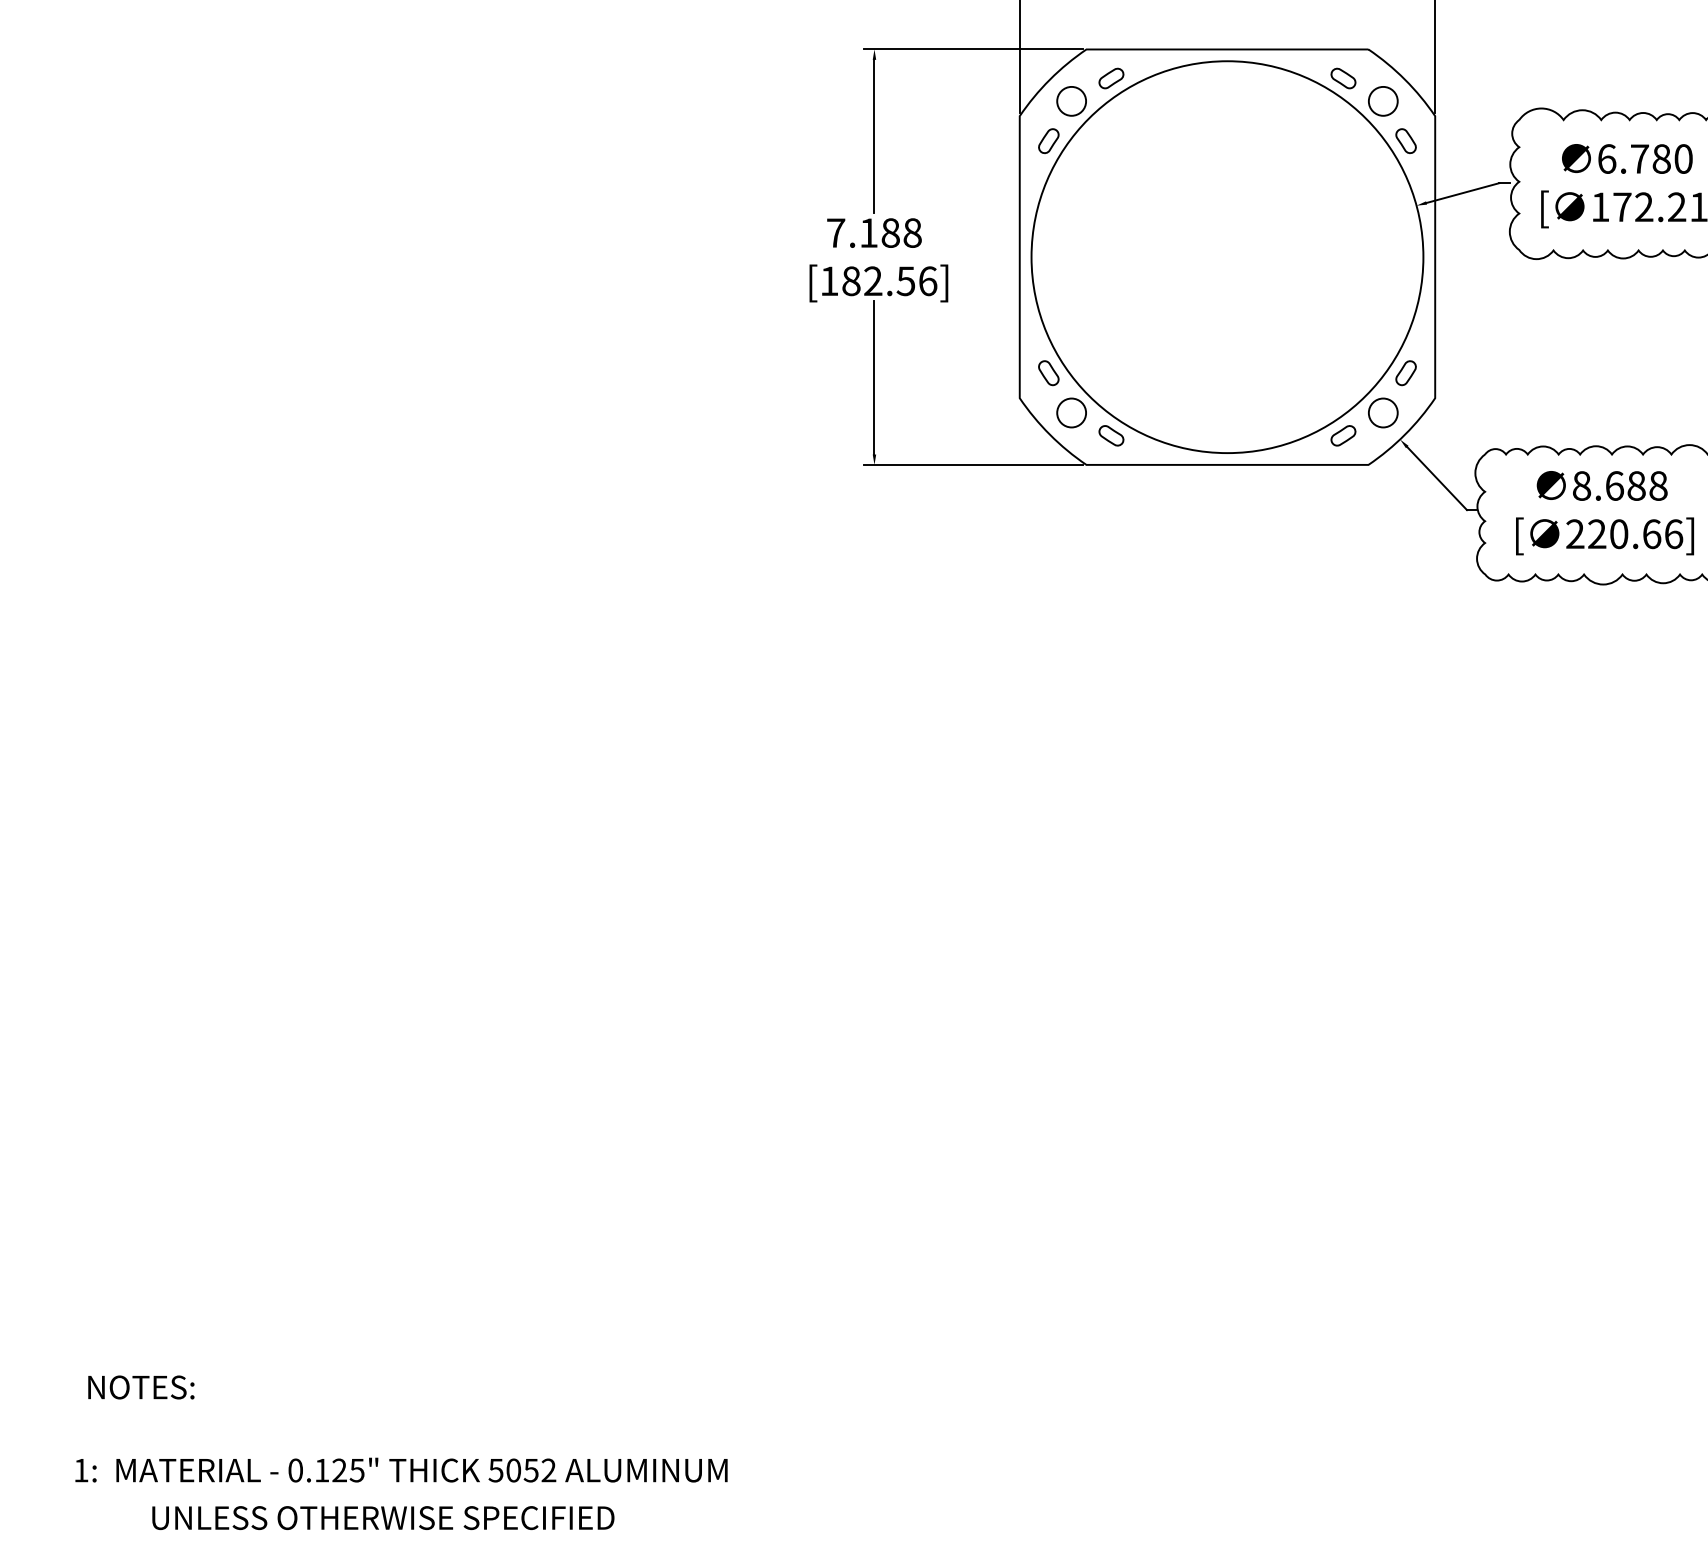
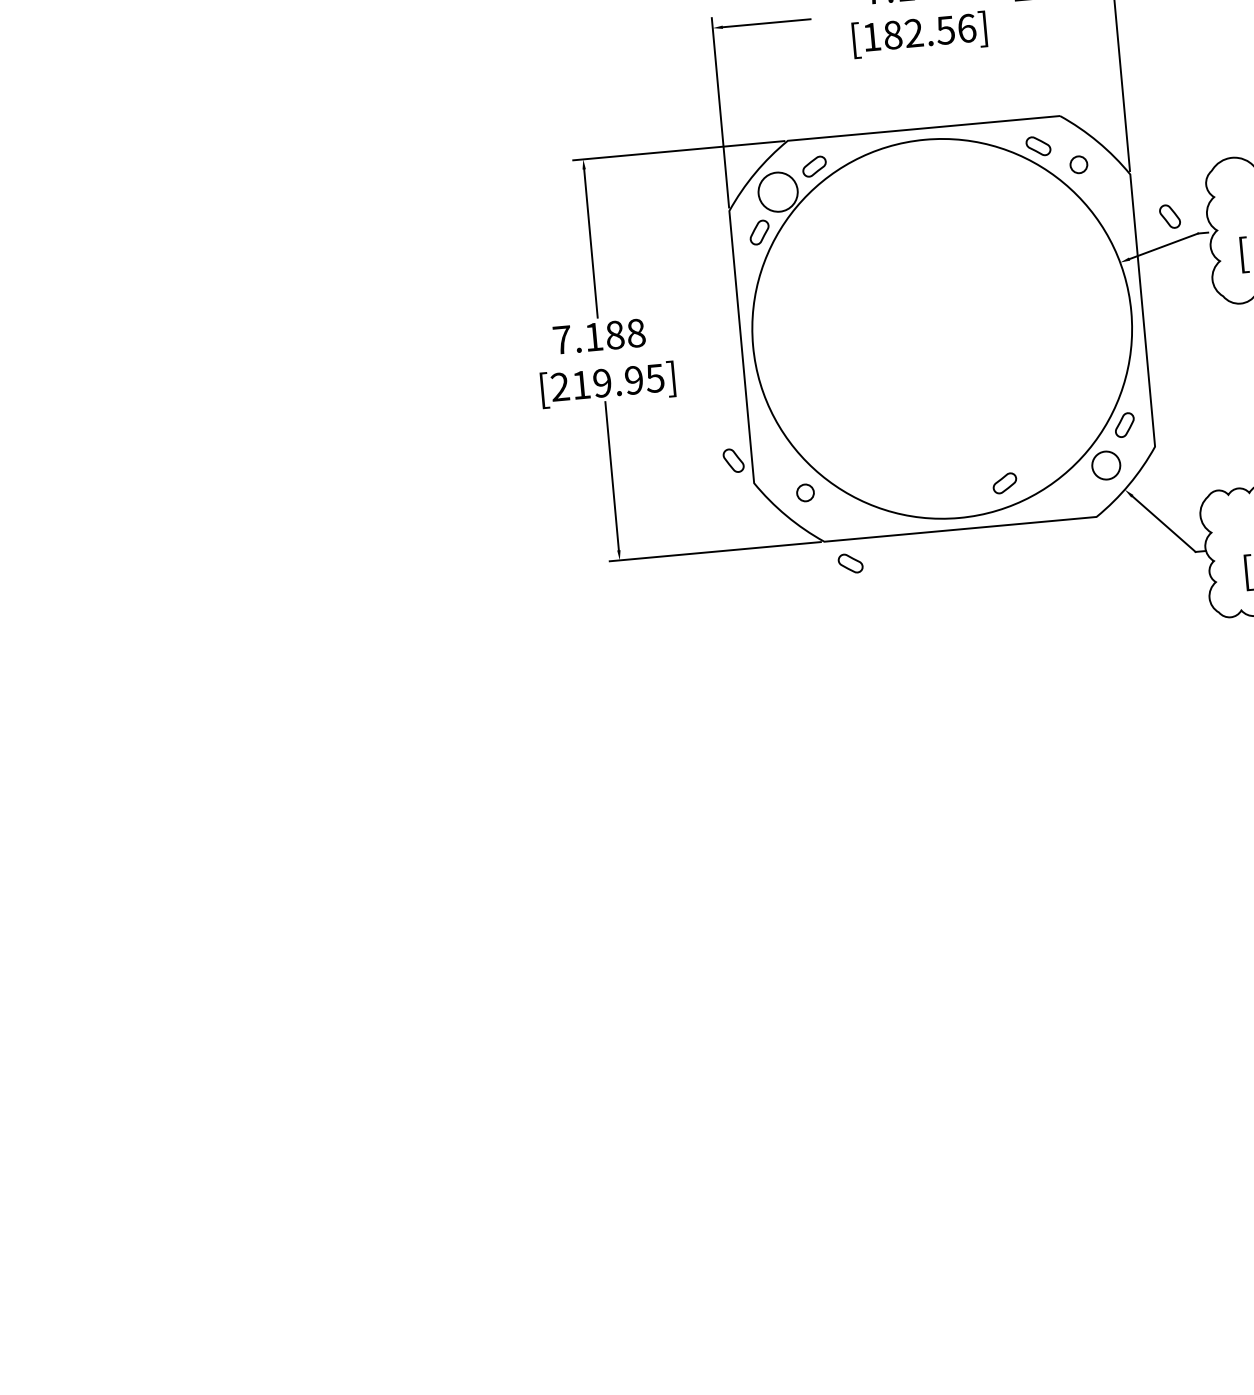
circle: (1071, 100) -> (777, 191), size x1.4
circle: (1382, 100) -> (1078, 164), size x0.6
part: (1405, 140) -> (1169, 216), moved
text: (878, 281) -> (607, 382), [182.56] -> [219.95]
part: (1048, 373) -> (733, 461), moved
circle: (1071, 412) -> (805, 492), size x0.6
part: (1111, 435) -> (850, 563), moved
part: (1343, 435) -> (1004, 483), moved

